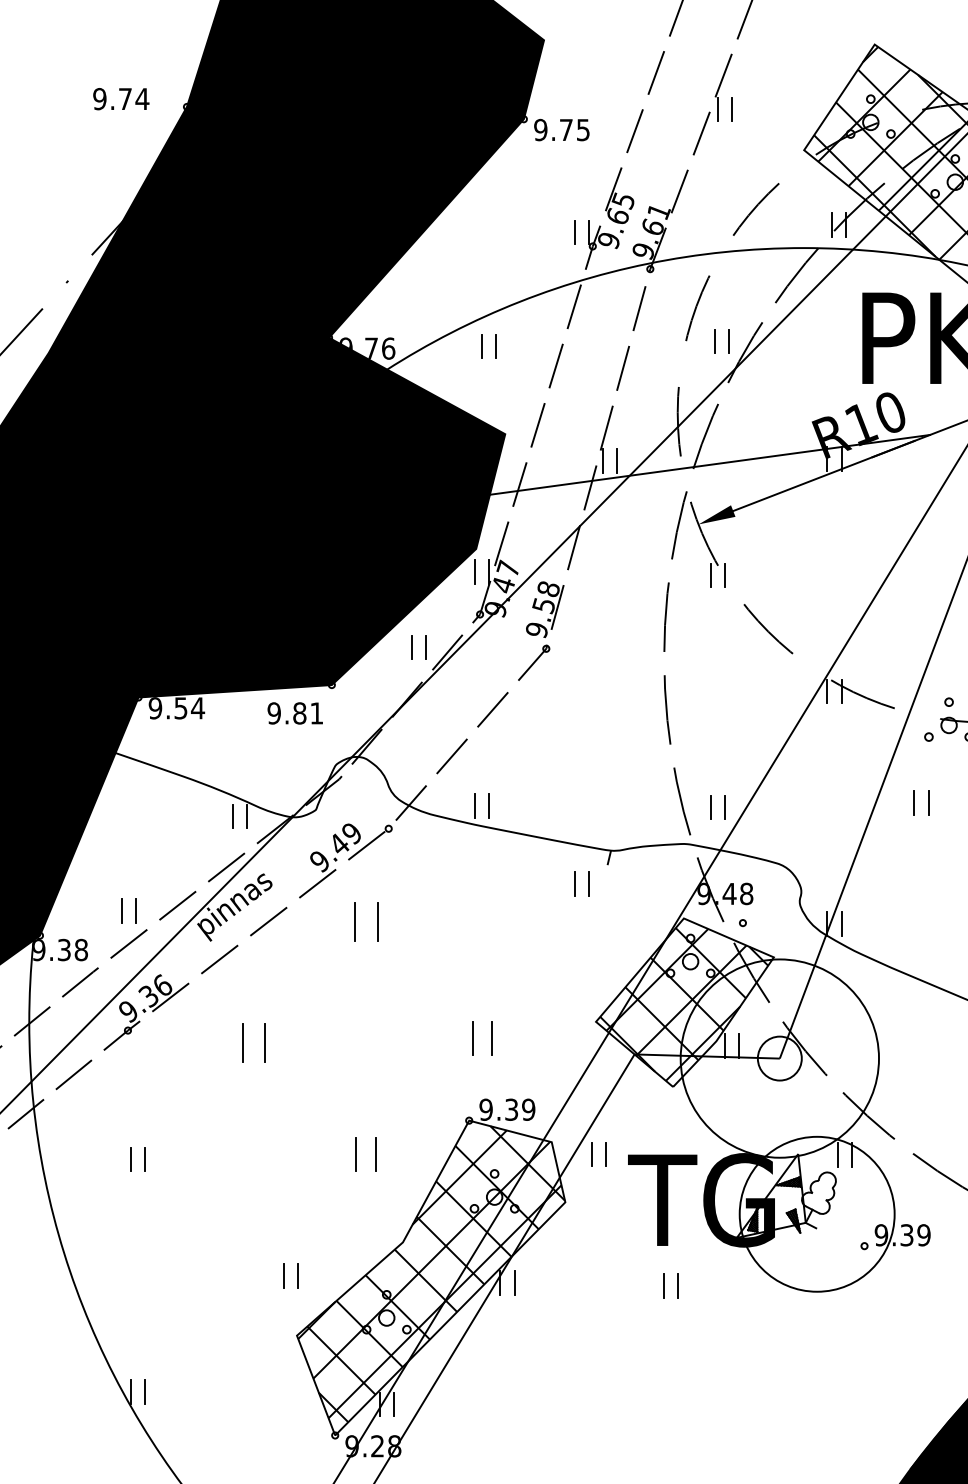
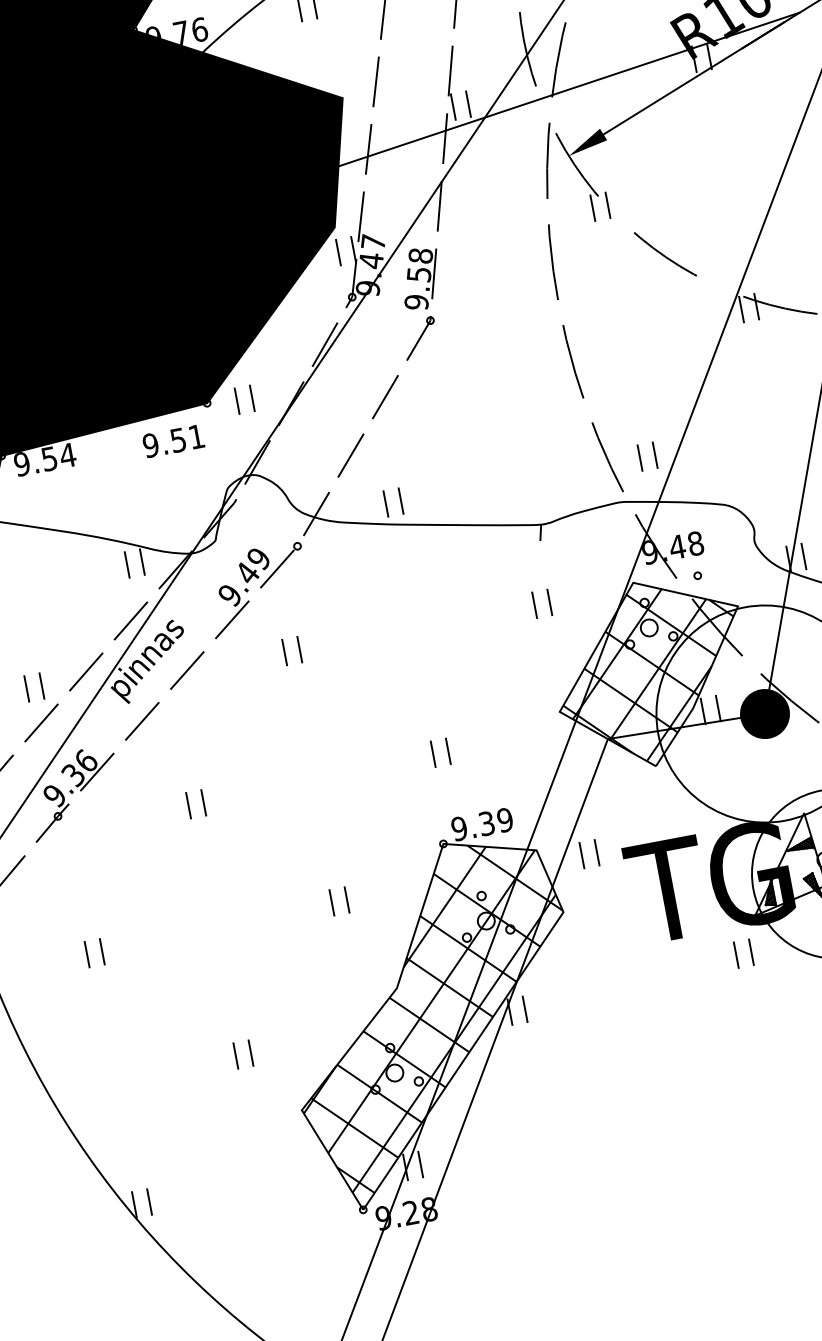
part: (418, 647) -> (244, 400), moved
text: (299, 713) -> (178, 440), 9.81 -> 9.51
part: (581, 883) -> (542, 603), moved
part: (365, 921) -> (291, 650), size x0.62
part: (481, 1038) -> (439, 753), size x0.71
part: (253, 1042) -> (195, 803), size x0.62
fill: (779, 1058) -> (764, 714), added
part: (365, 1154) -> (338, 901), size x0.71
part: (290, 1275) -> (242, 1054), moved
part: (670, 1285) -> (742, 953), moved

